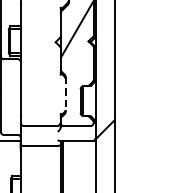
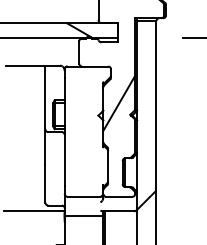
line: (66, 94) -> (108, 166), dashed -> solid

